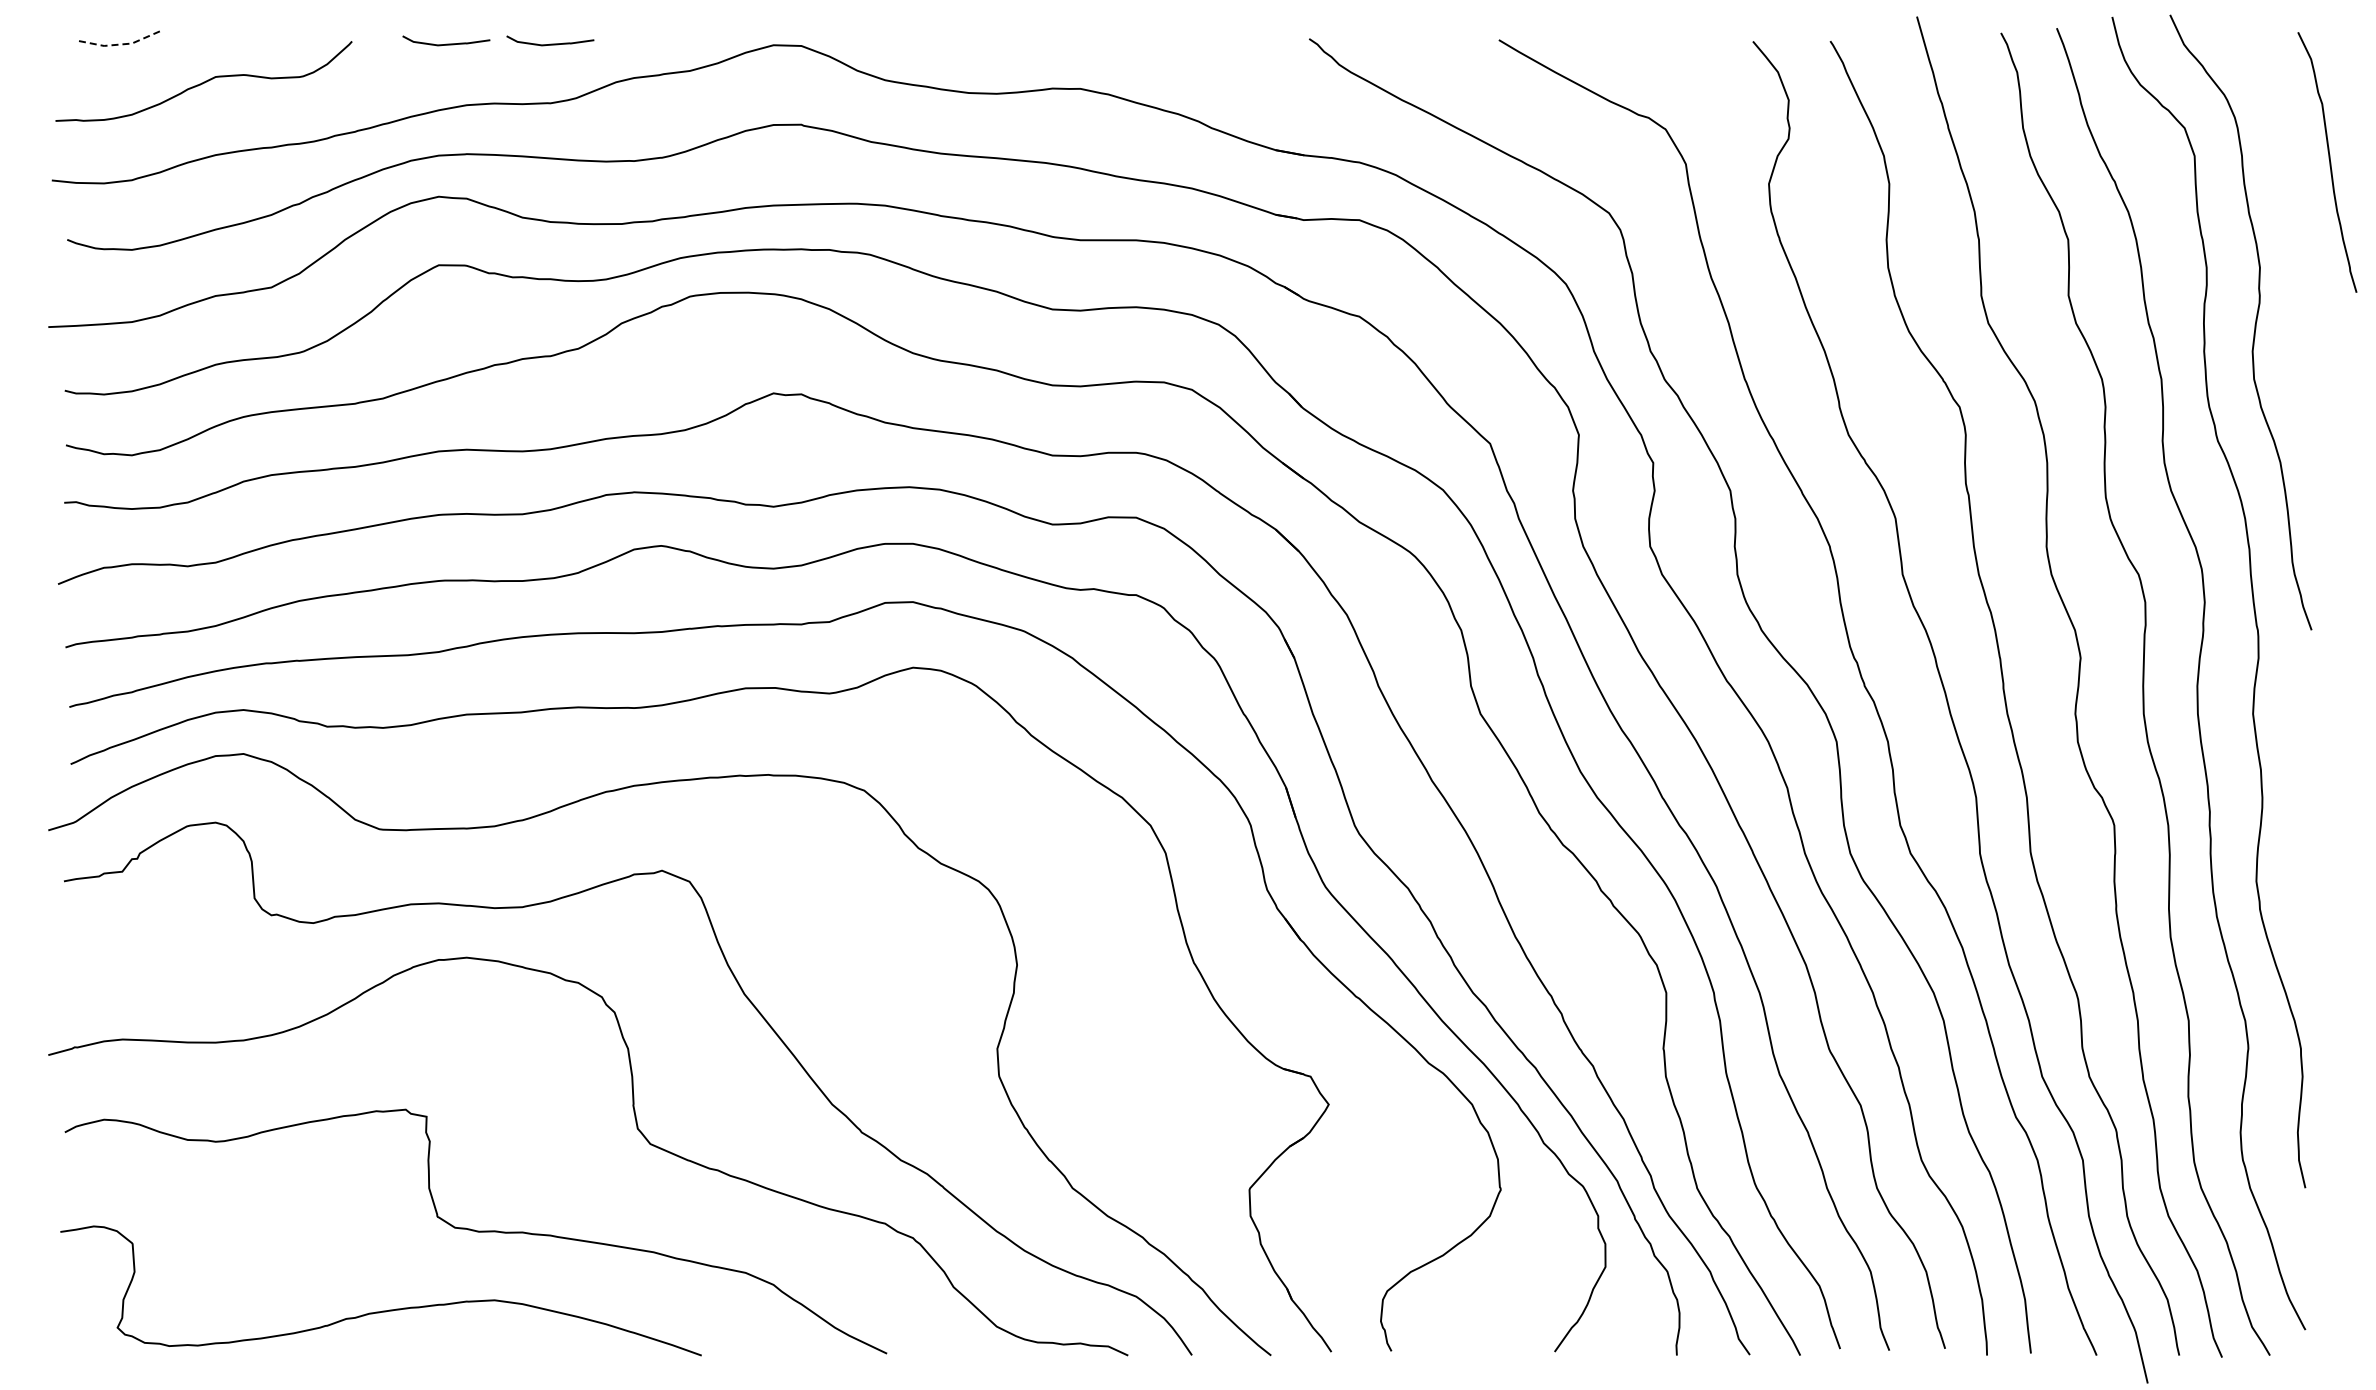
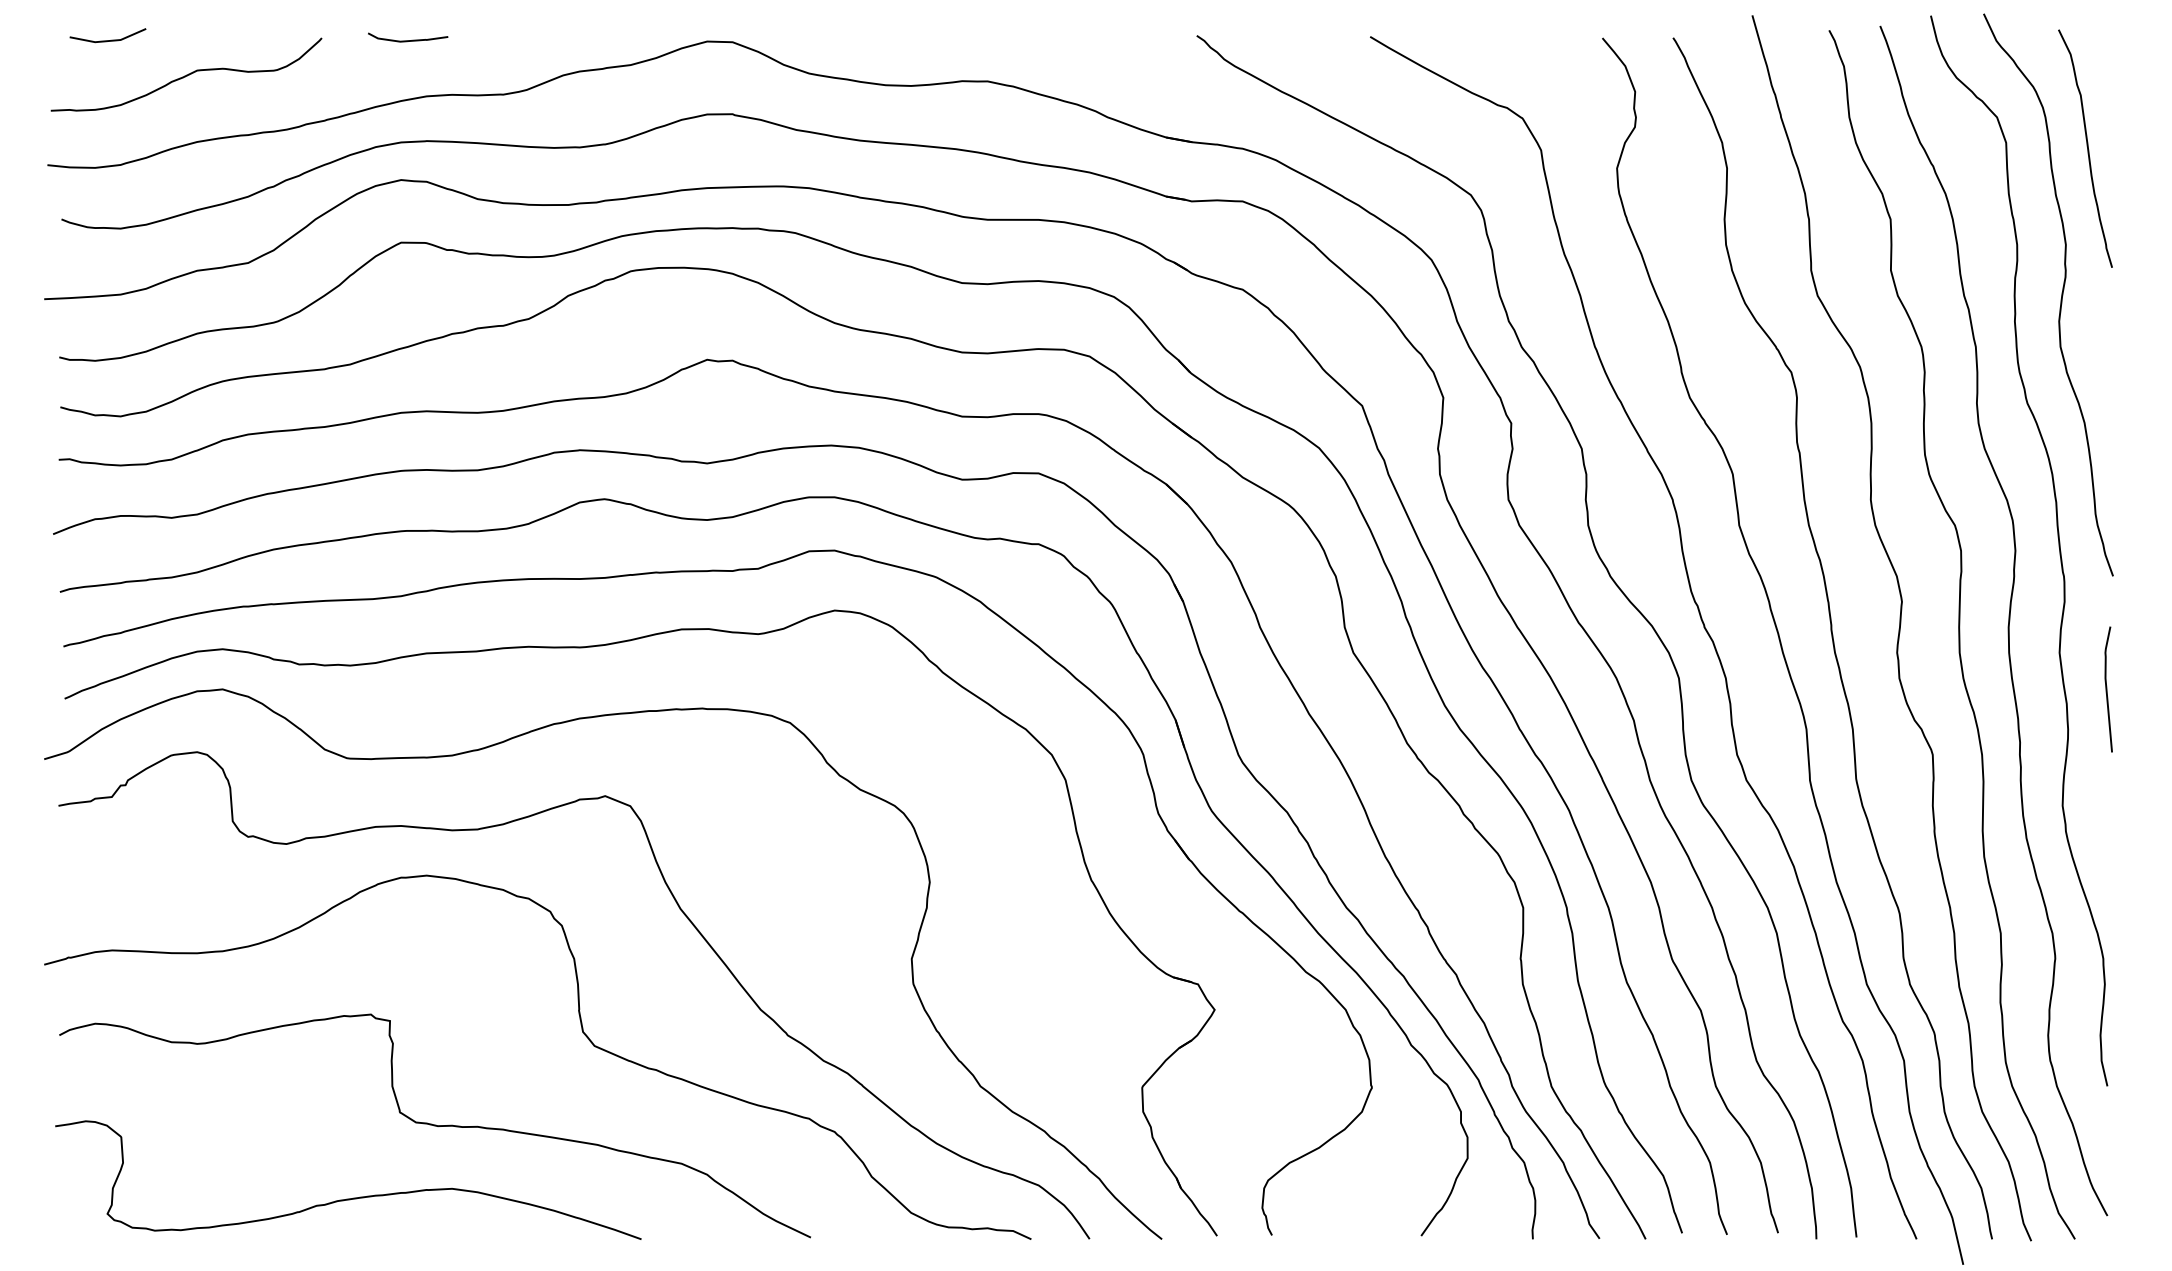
curve: (550, 43) -> (503, 39), removed
line: (118, 44) -> (108, 40), dashed -> solid
curve: (2329, 162) -> (2087, 148), moved
curve: (2305, 753) -> (2107, 688), added

